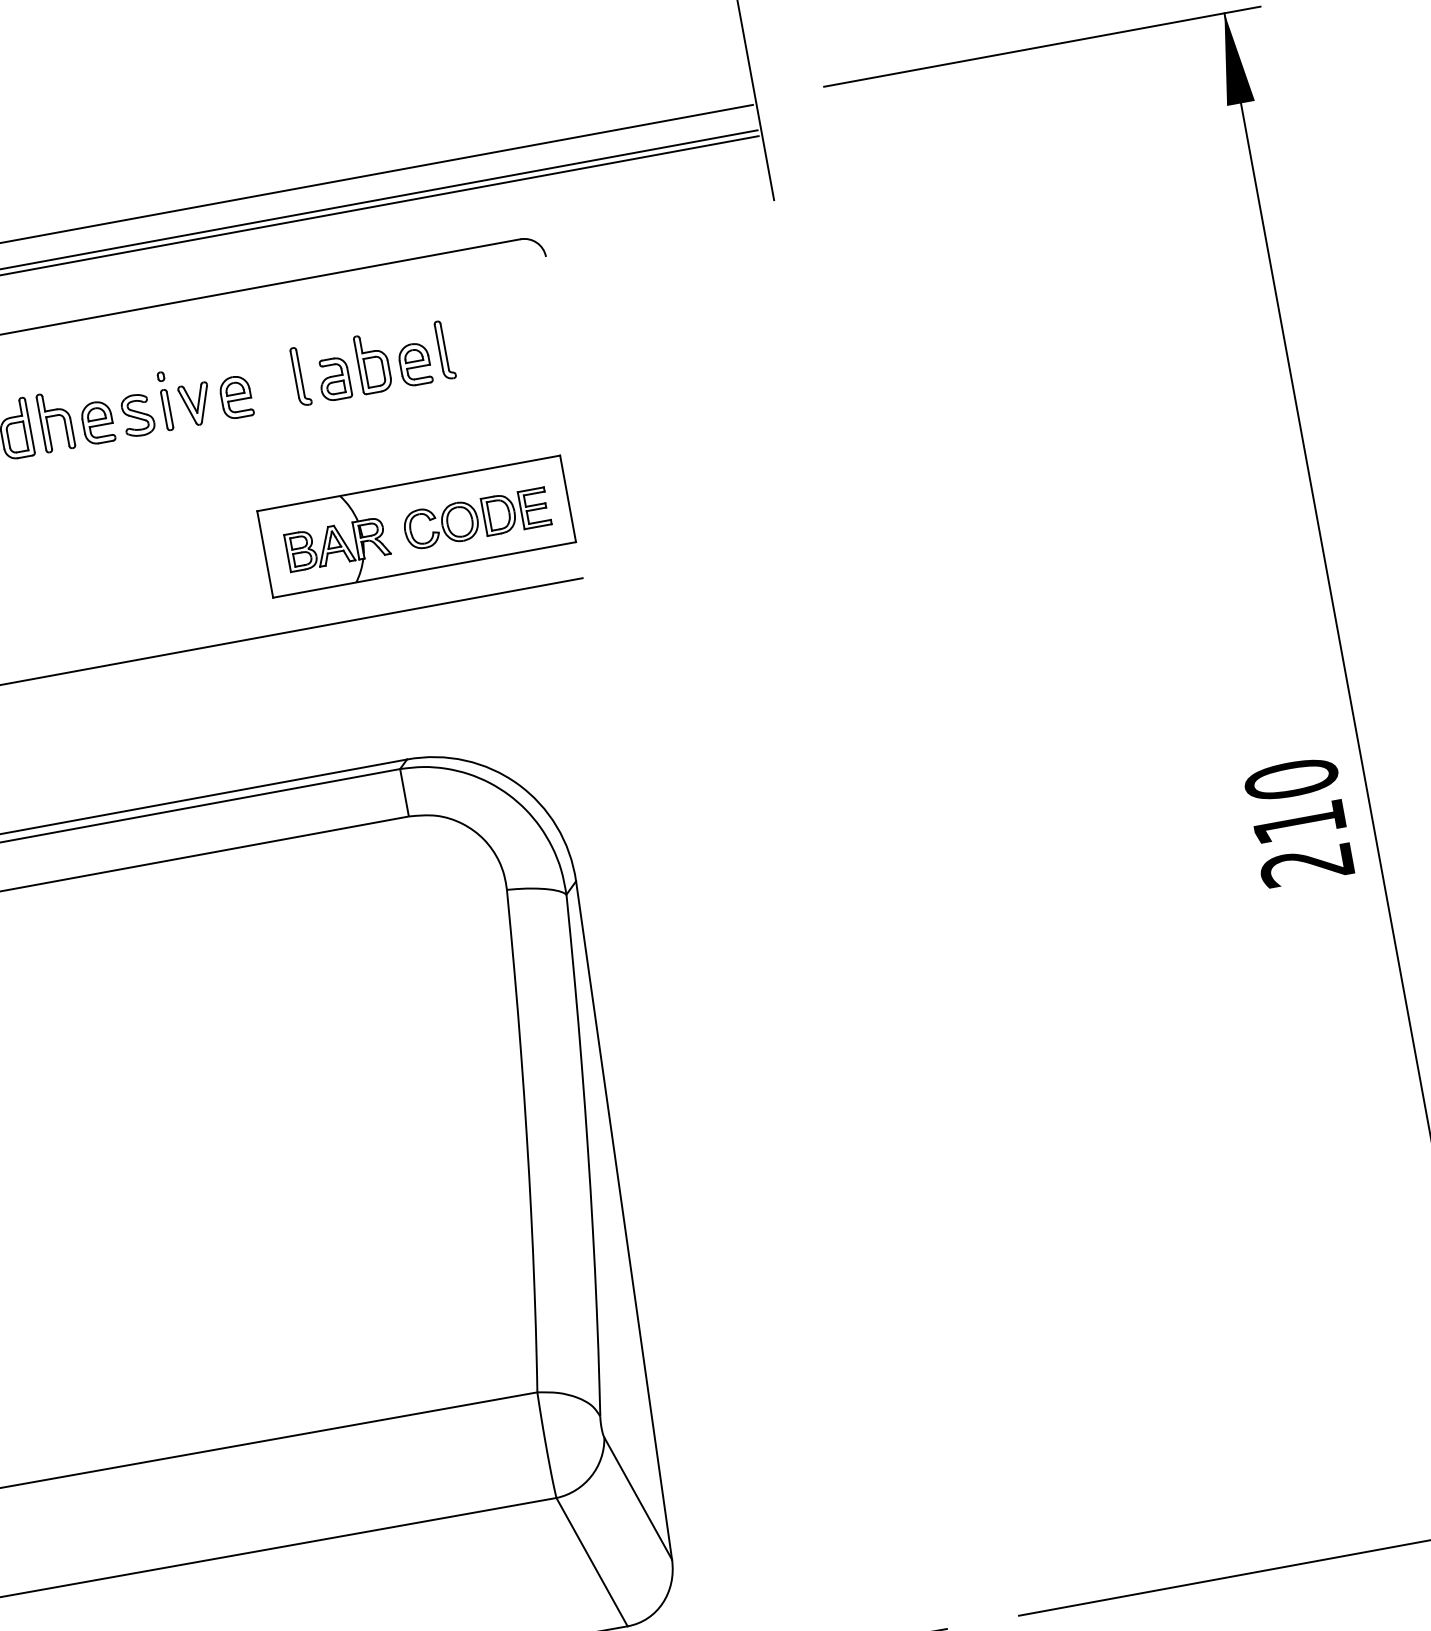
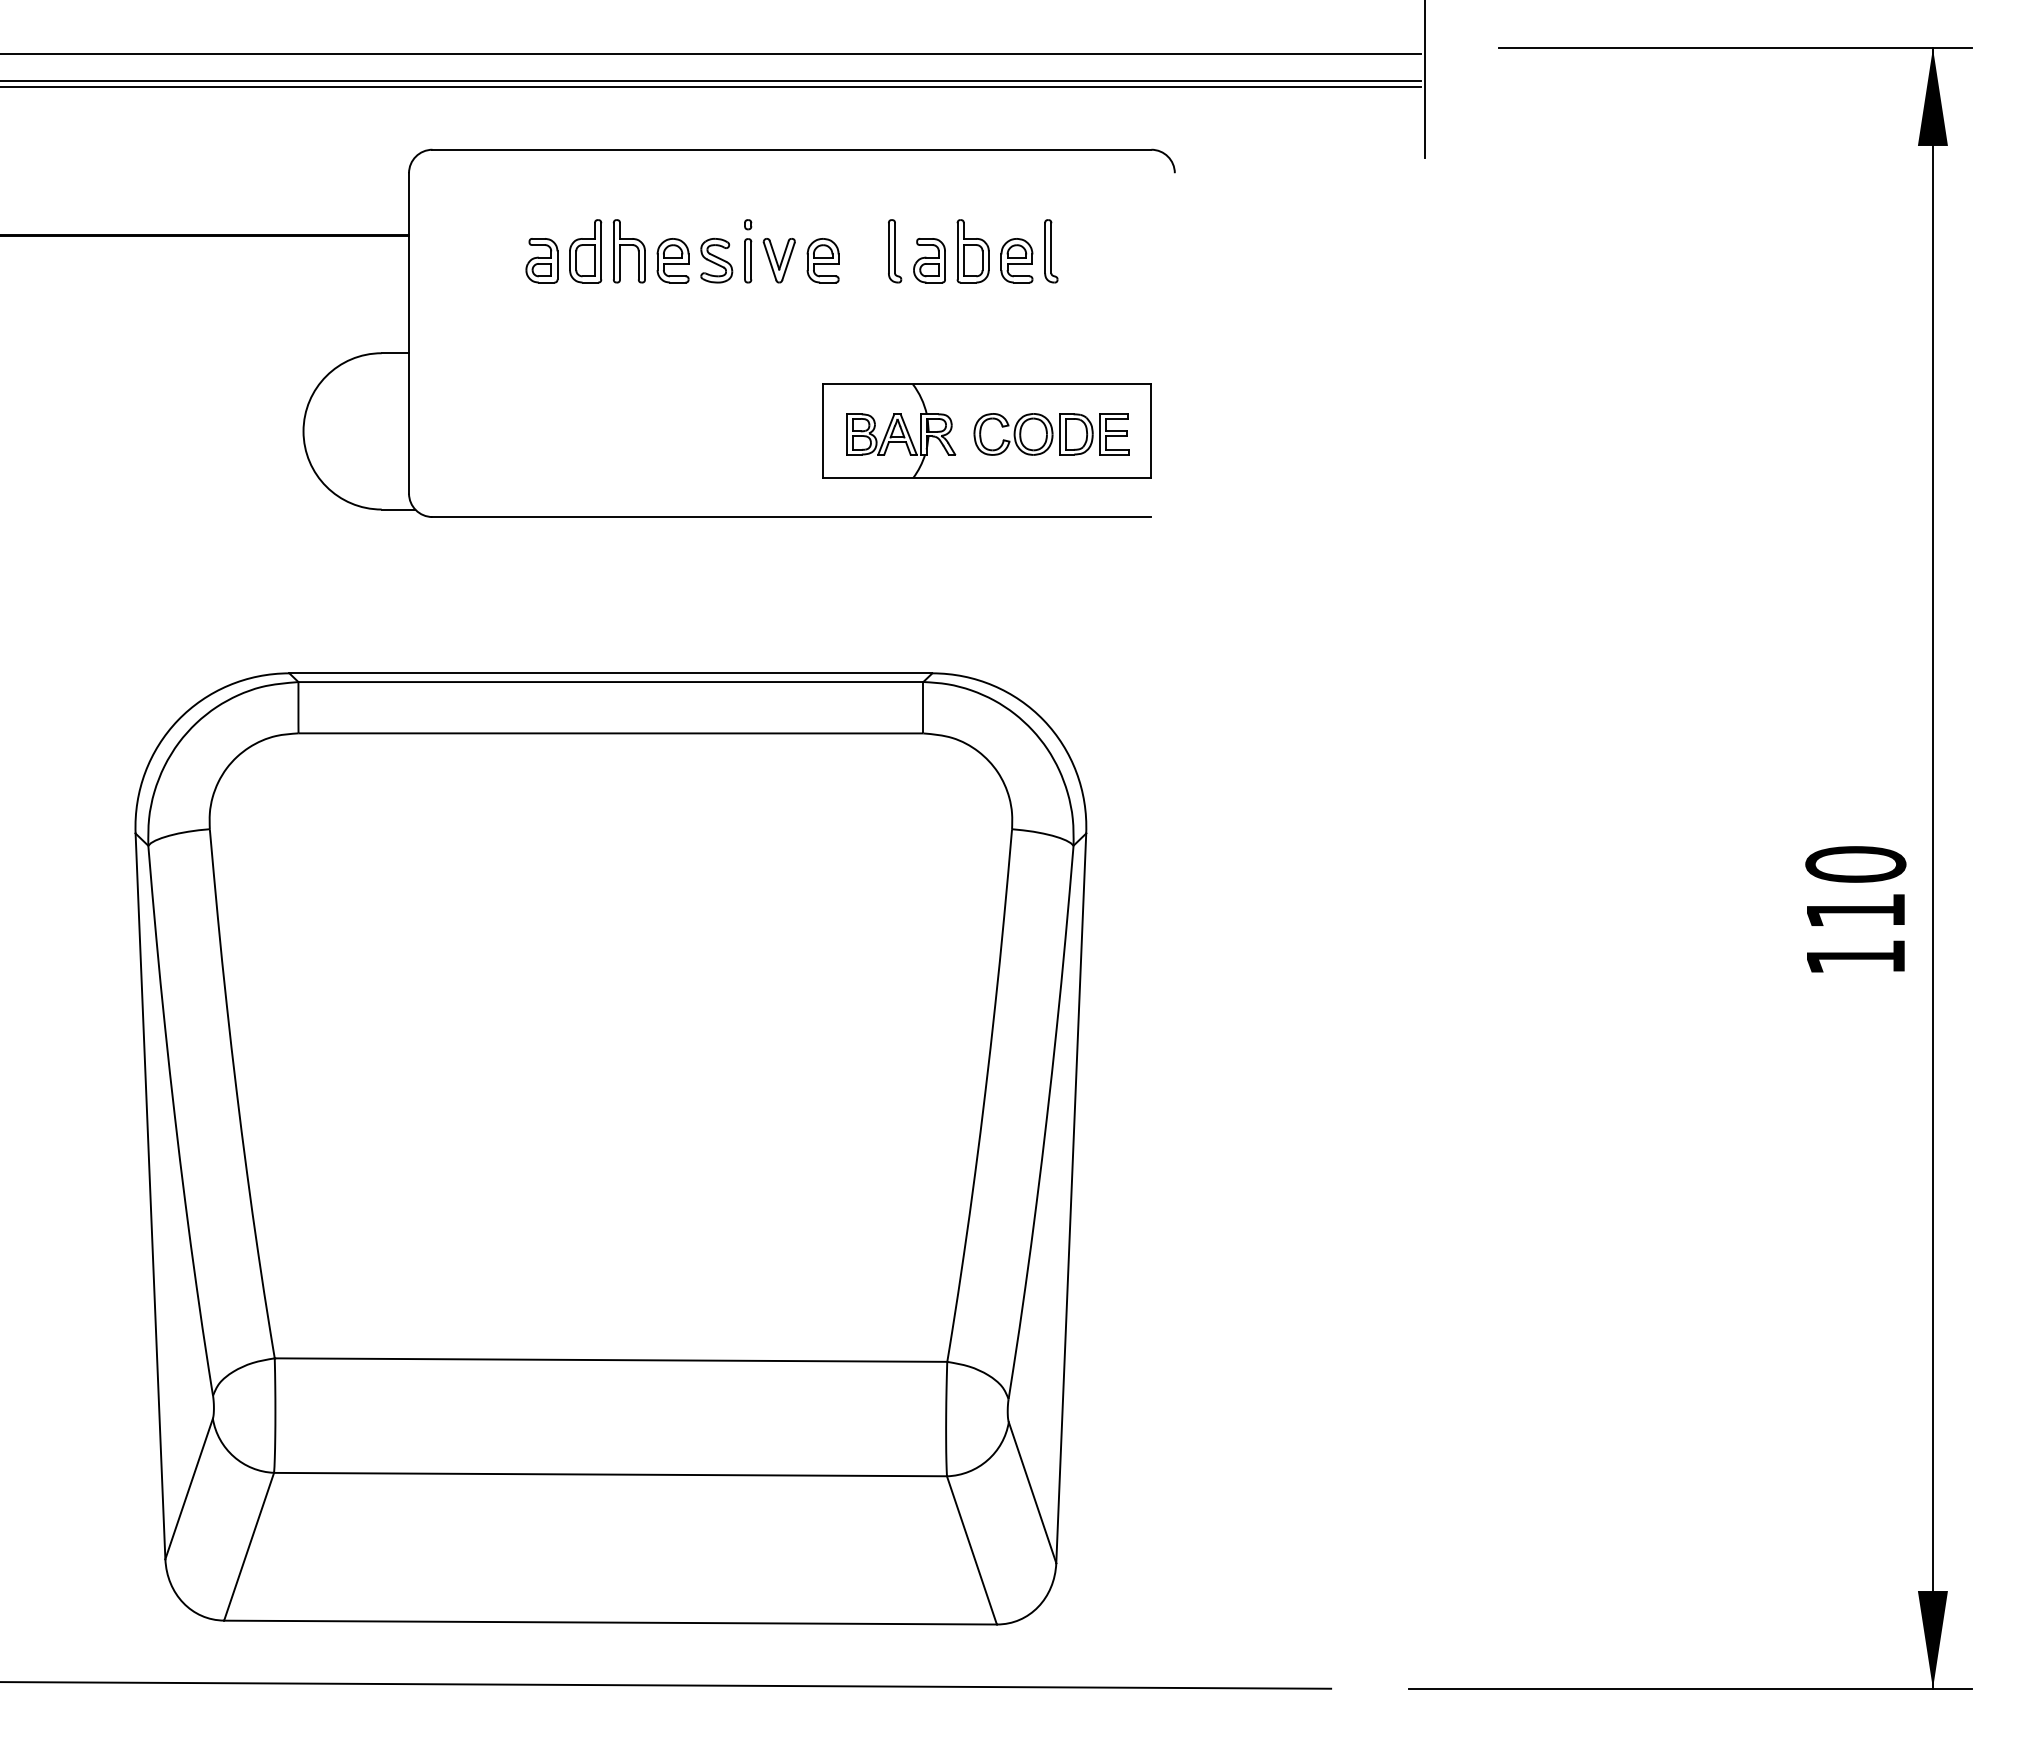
text: (1306, 865) -> (1854, 957), 210 -> 110

